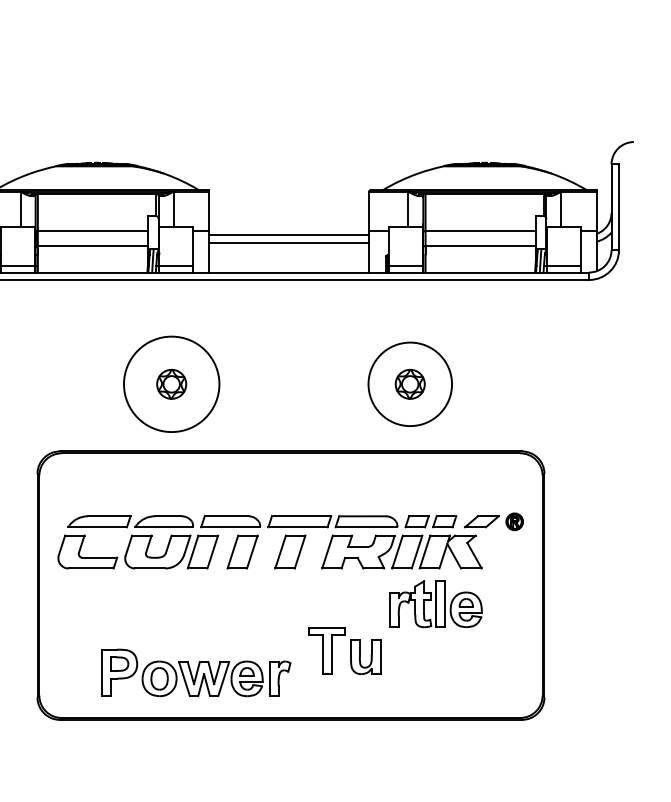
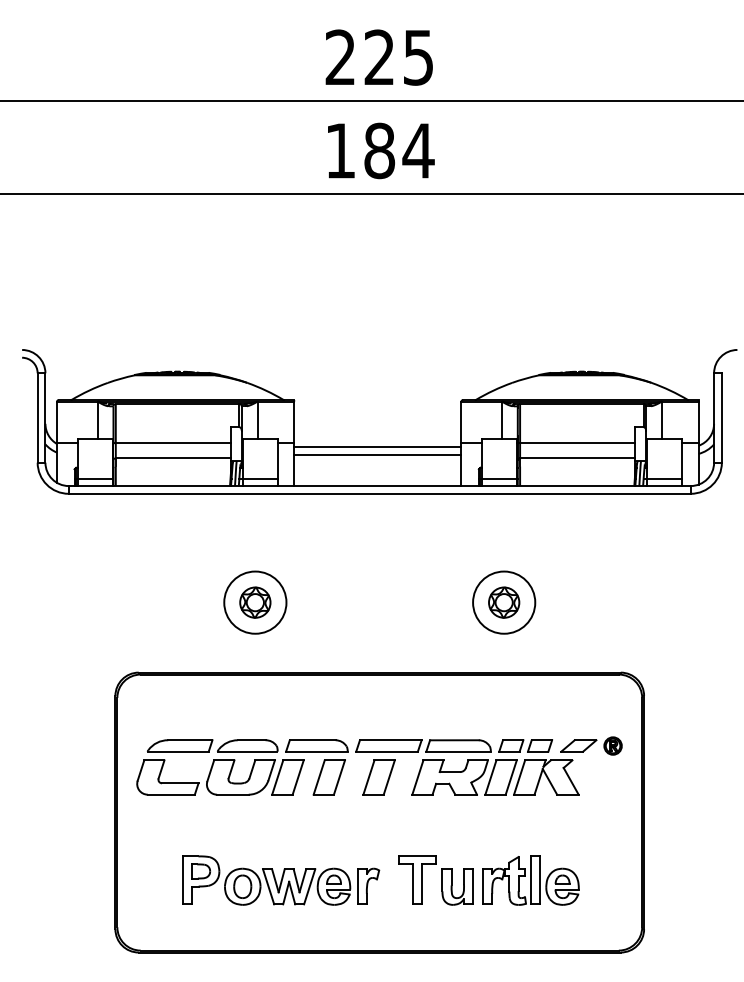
circle: (171, 384) -> (255, 602), size x0.62
circle: (410, 384) -> (504, 602), size x0.71
part: (435, 603) -> (530, 880), moved
part: (196, 672) -> (281, 880), moved

